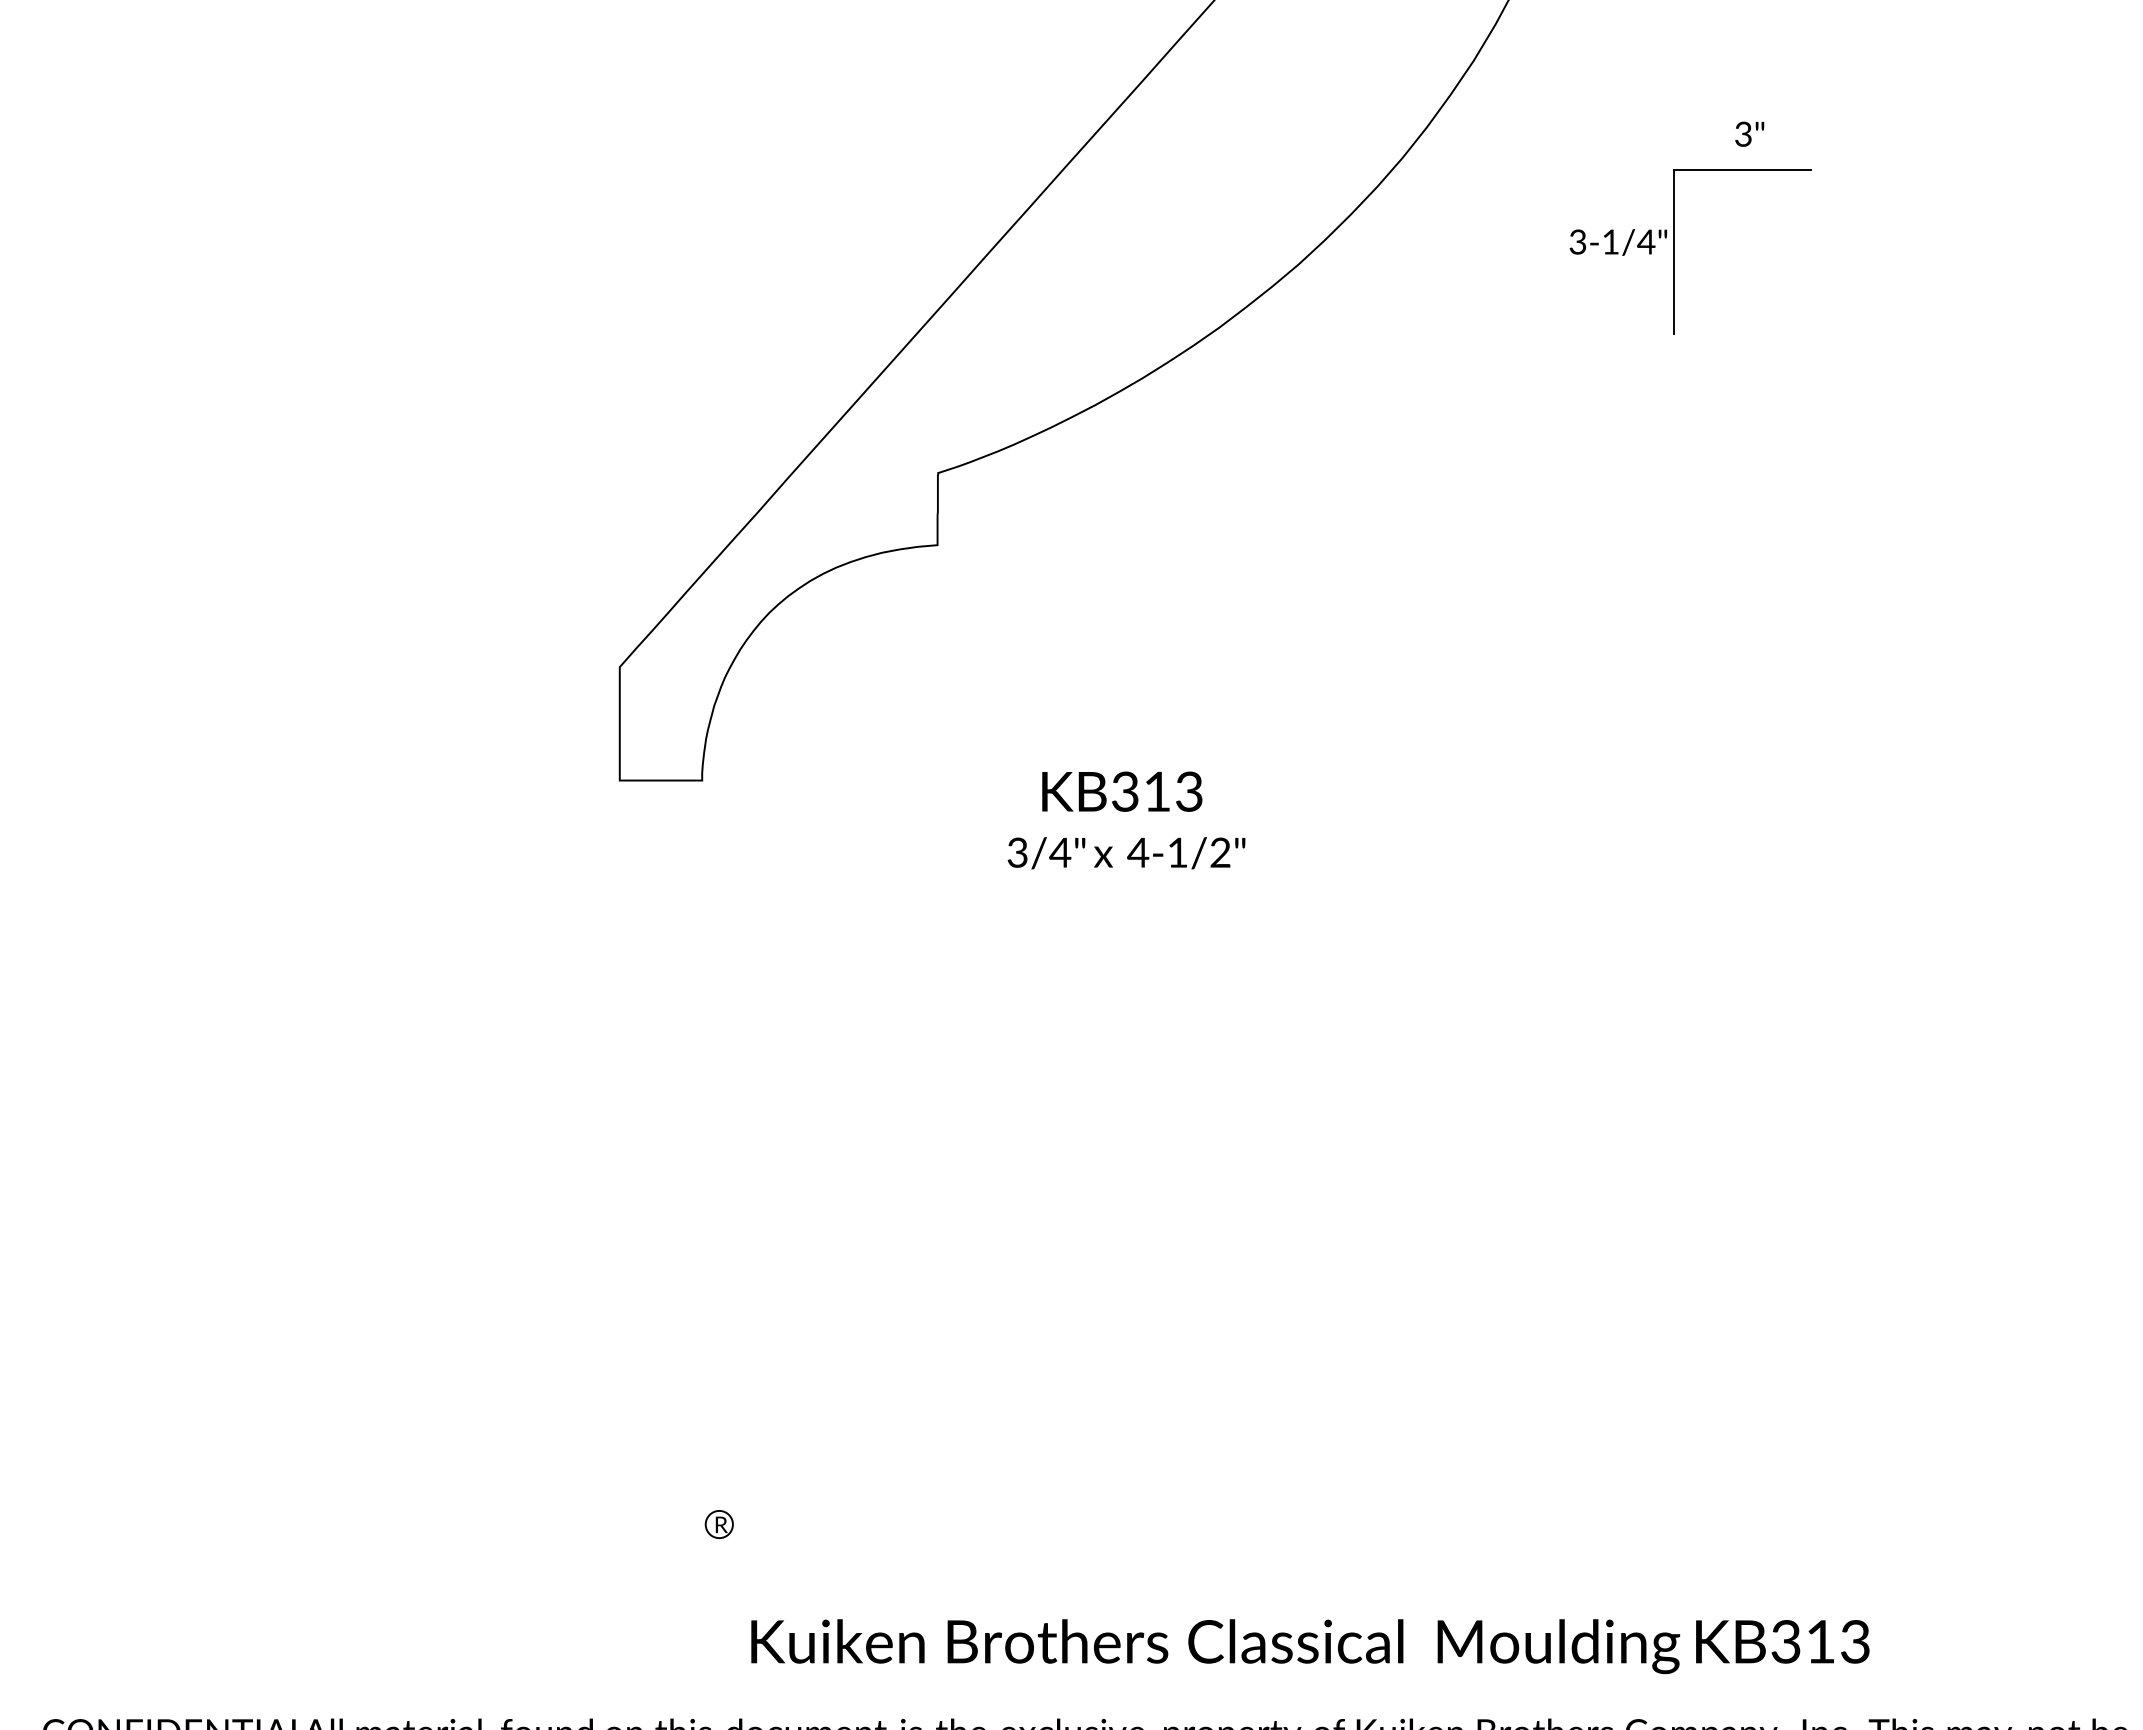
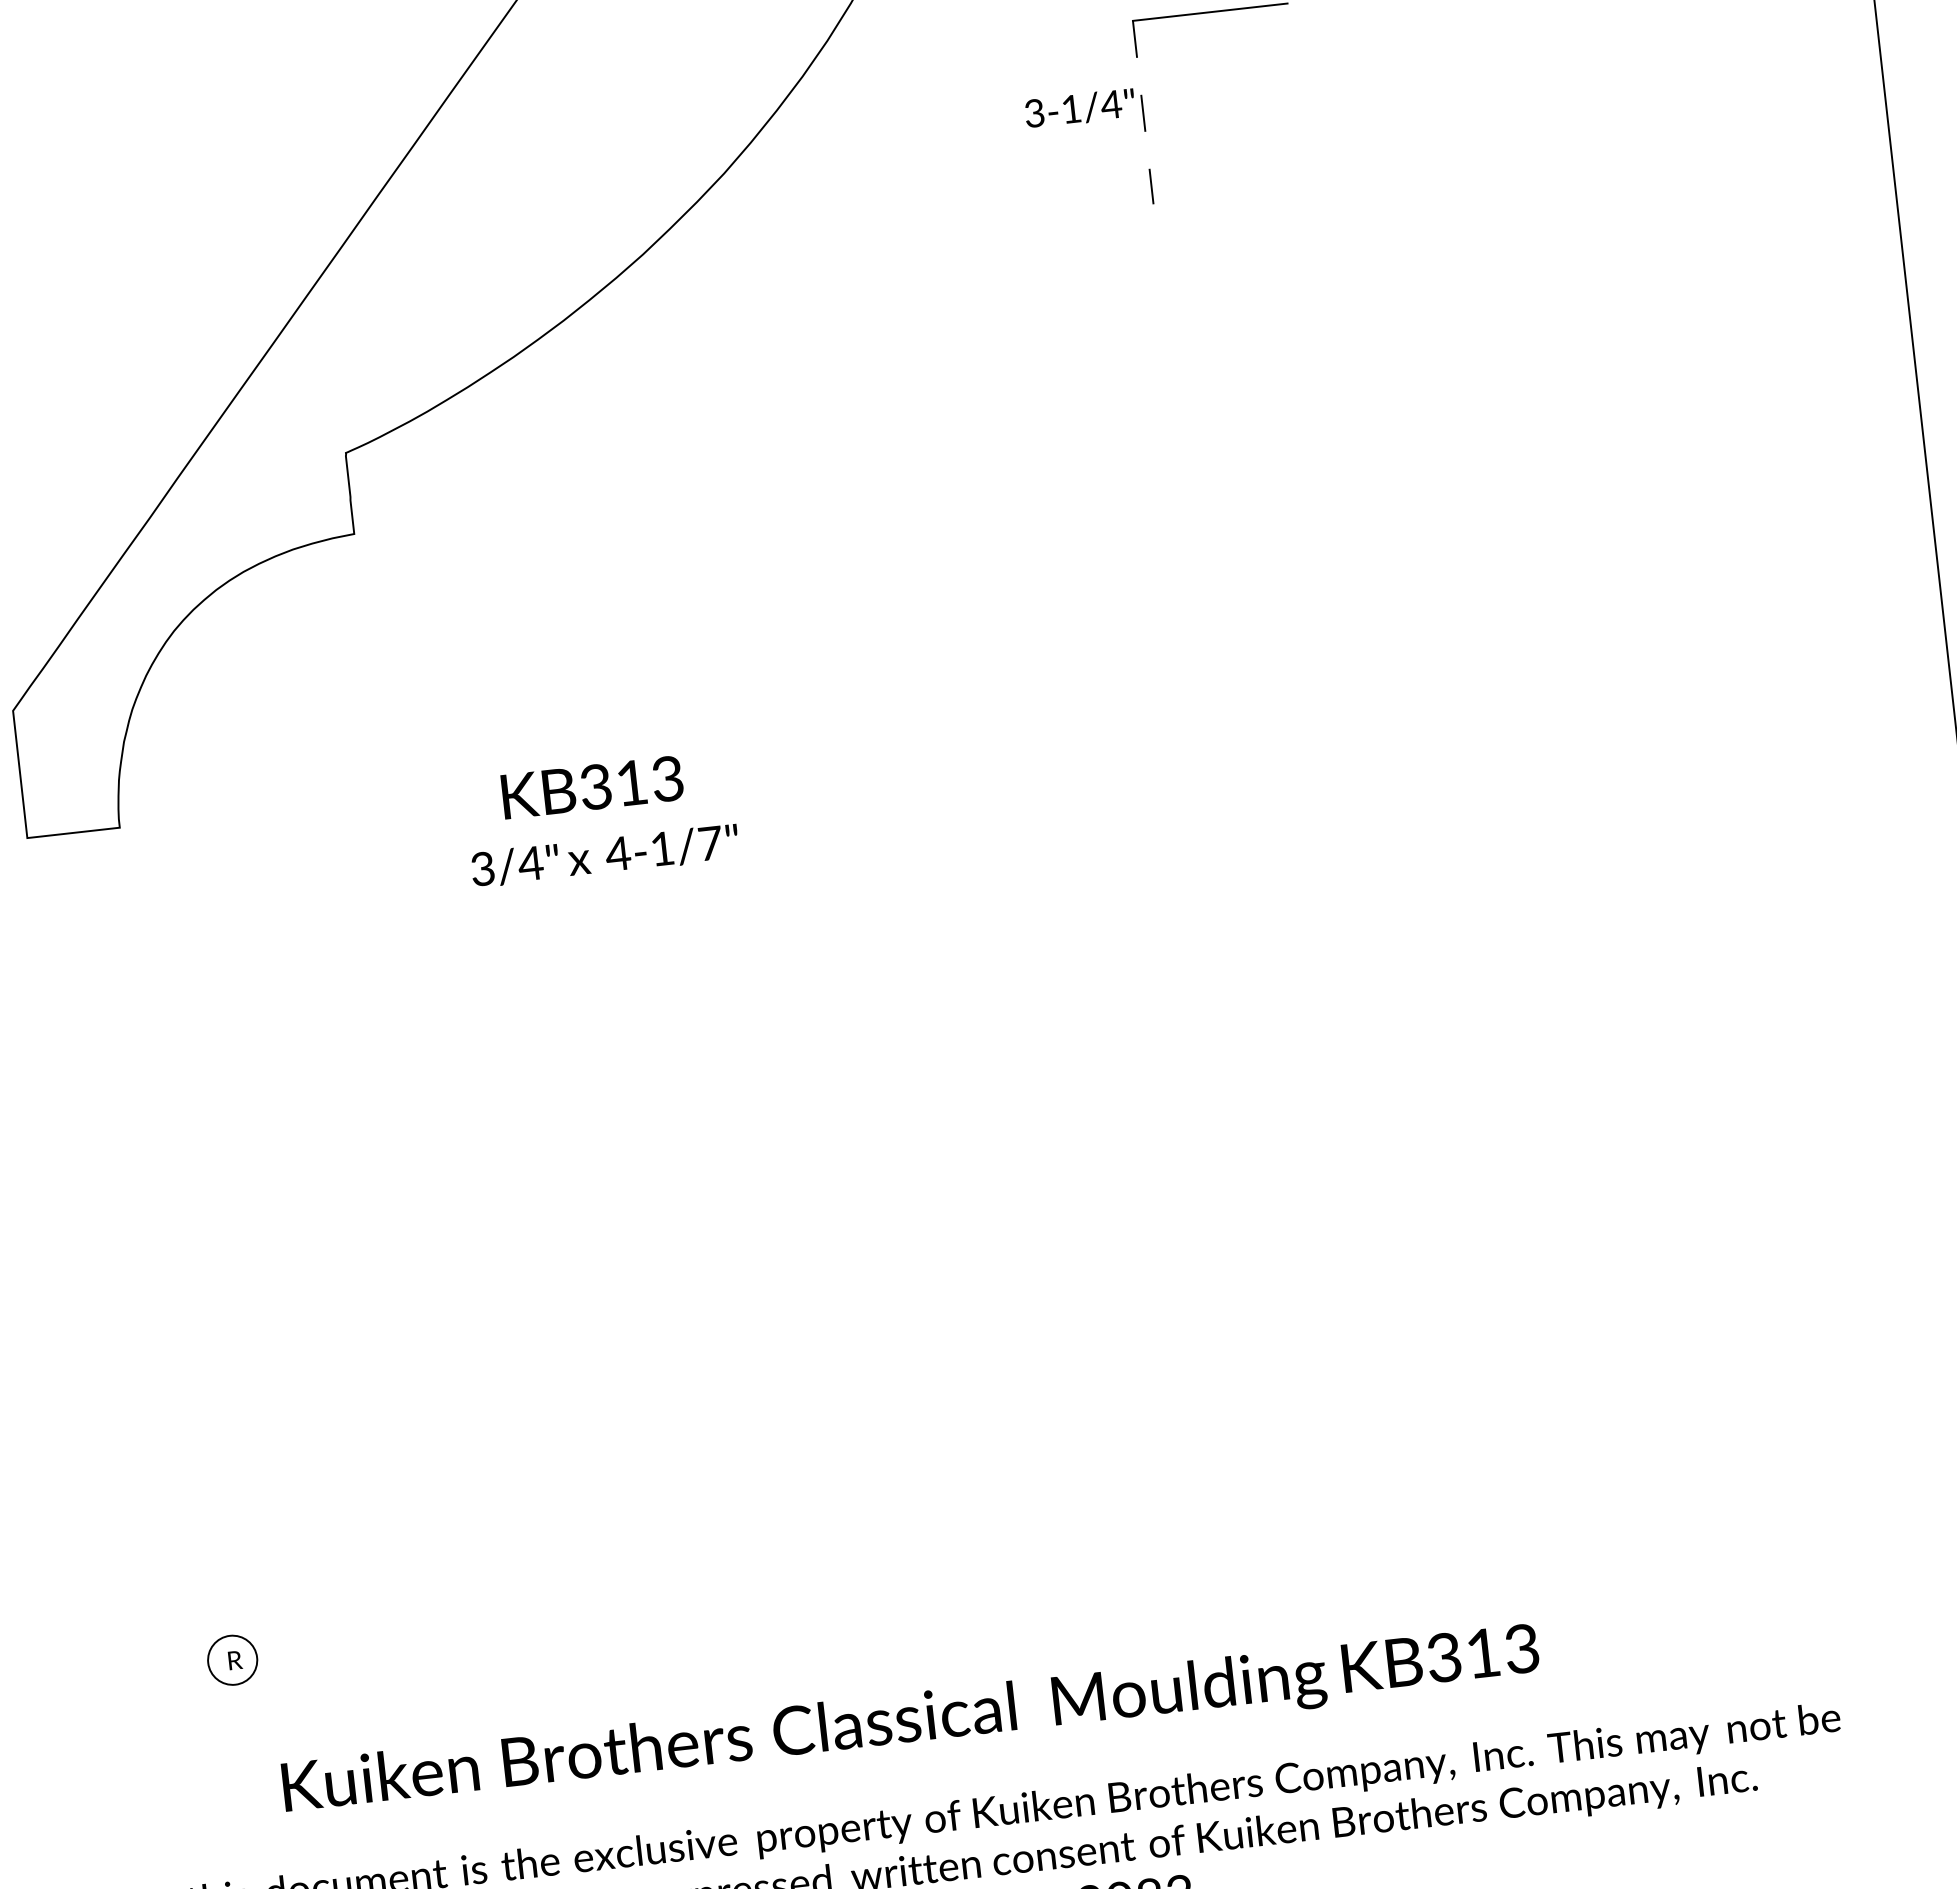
line: (1673, 252) -> (1143, 113), solid -> dashed
text: (1220, 852) -> (710, 843), 4-1/2" -> 4-1/7"
circle: (718, 1524) -> (231, 1660), size x1.6

